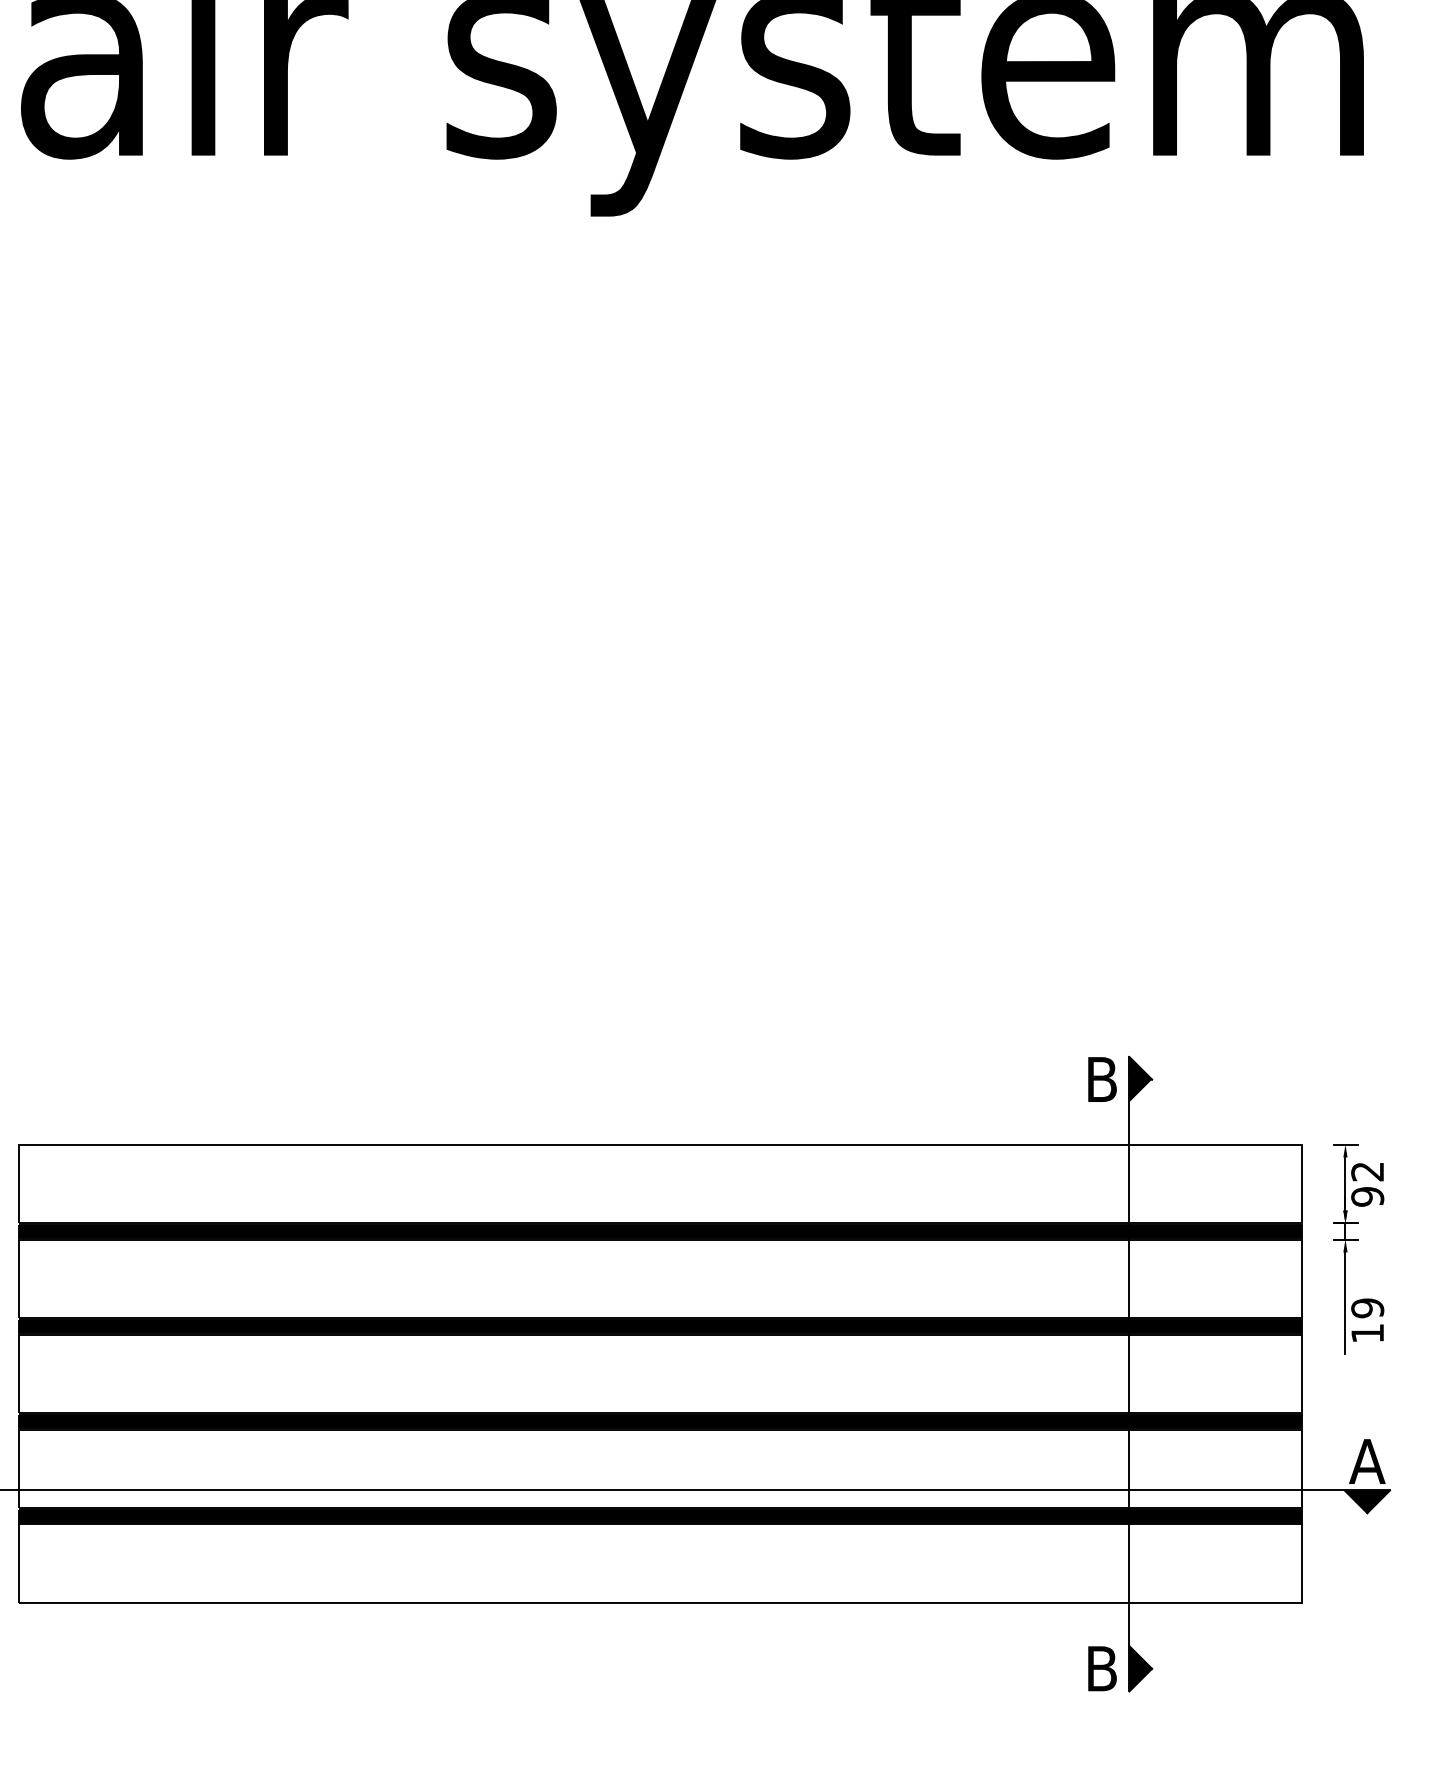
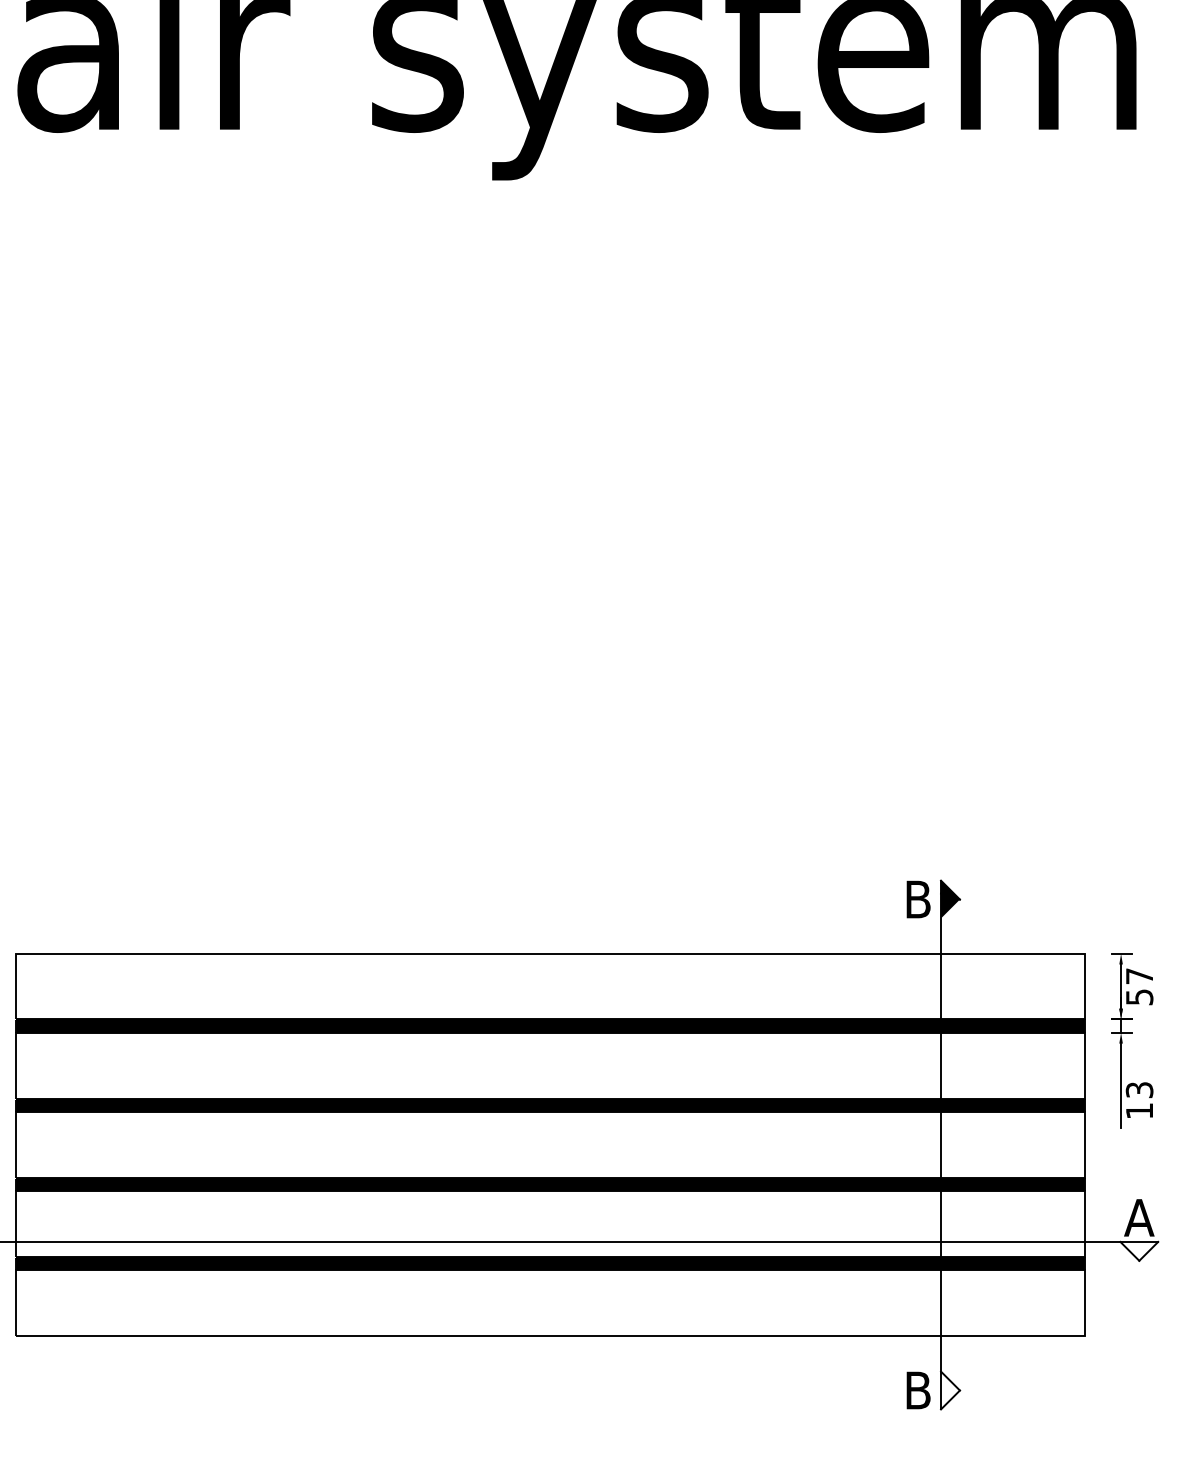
text: (1367, 1183) -> (1139, 986), 92 -> 57
text: (1367, 1308) -> (1139, 1090), 19 -> 13
fill: (1367, 1500) -> (1139, 1250), removed
fill: (1140, 1668) -> (950, 1390), removed

